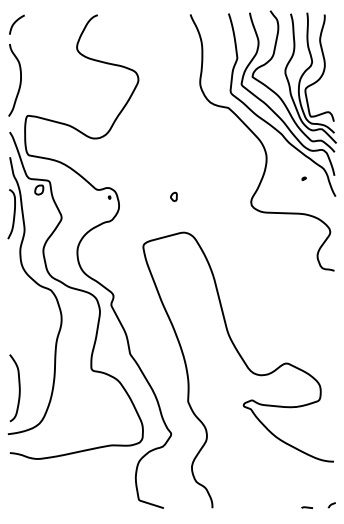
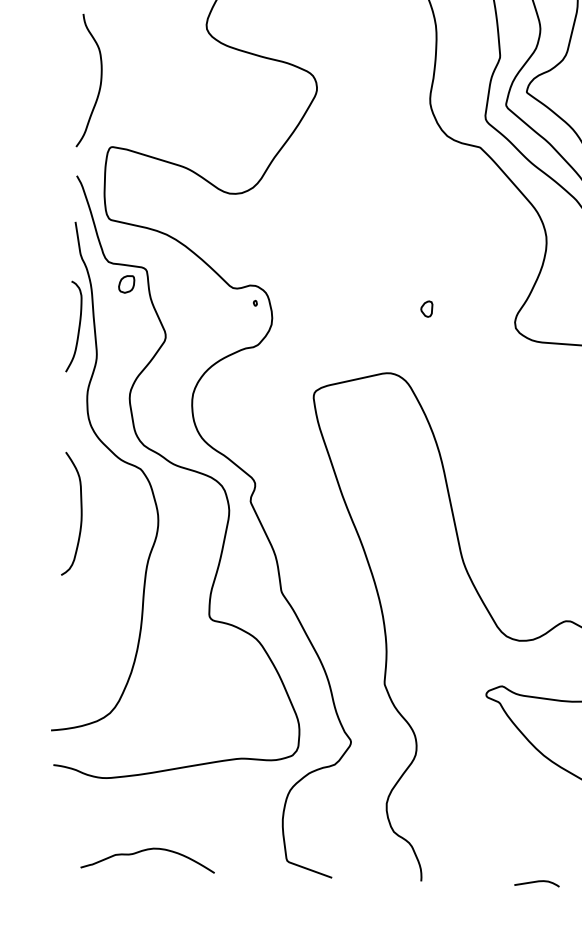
part: (173, 196) -> (426, 308), moved
curve: (18, 388) -> (79, 514), moved
curve: (61, 498) -> (144, 852), added
curve: (275, 506) -> (537, 882), added

